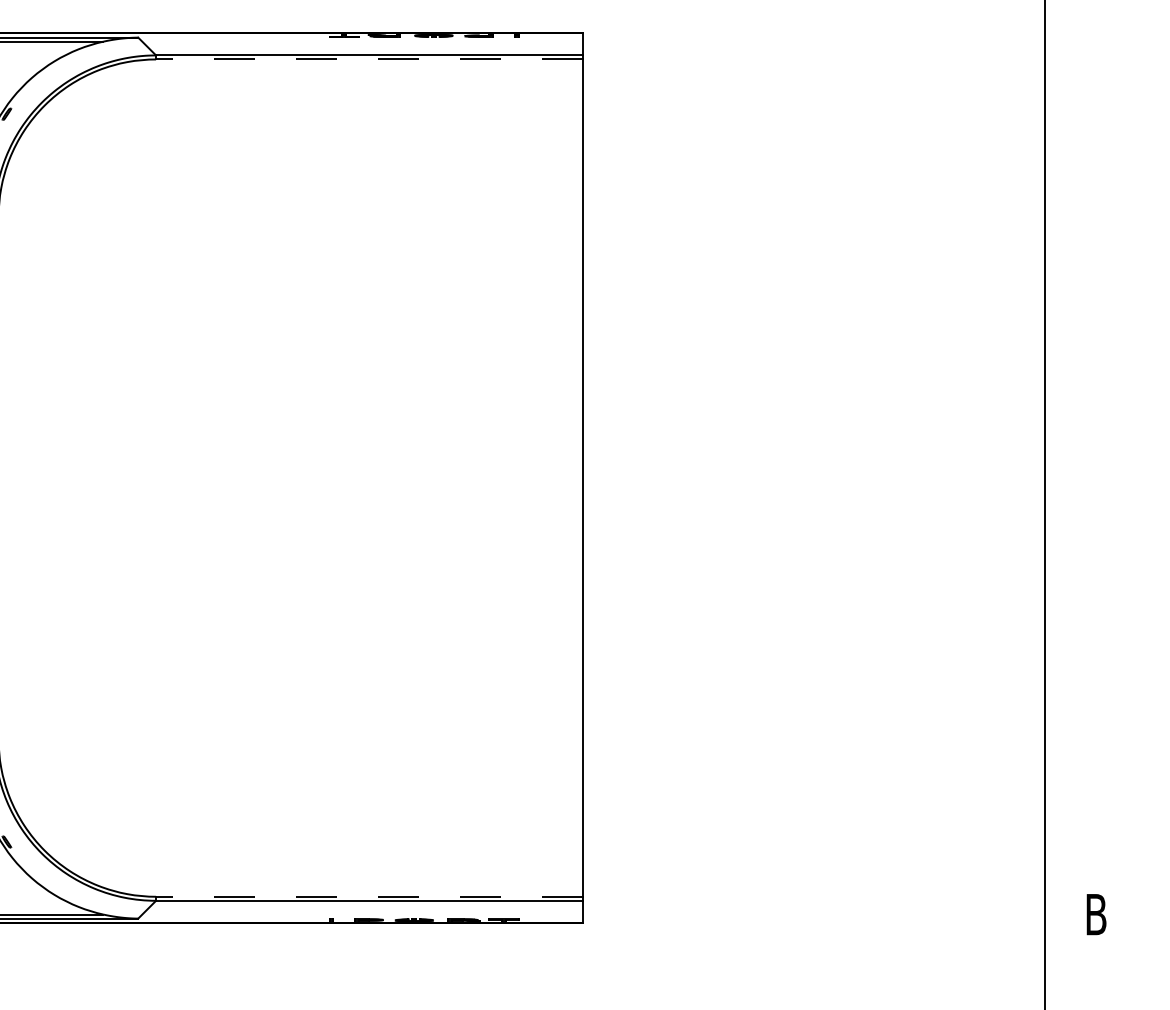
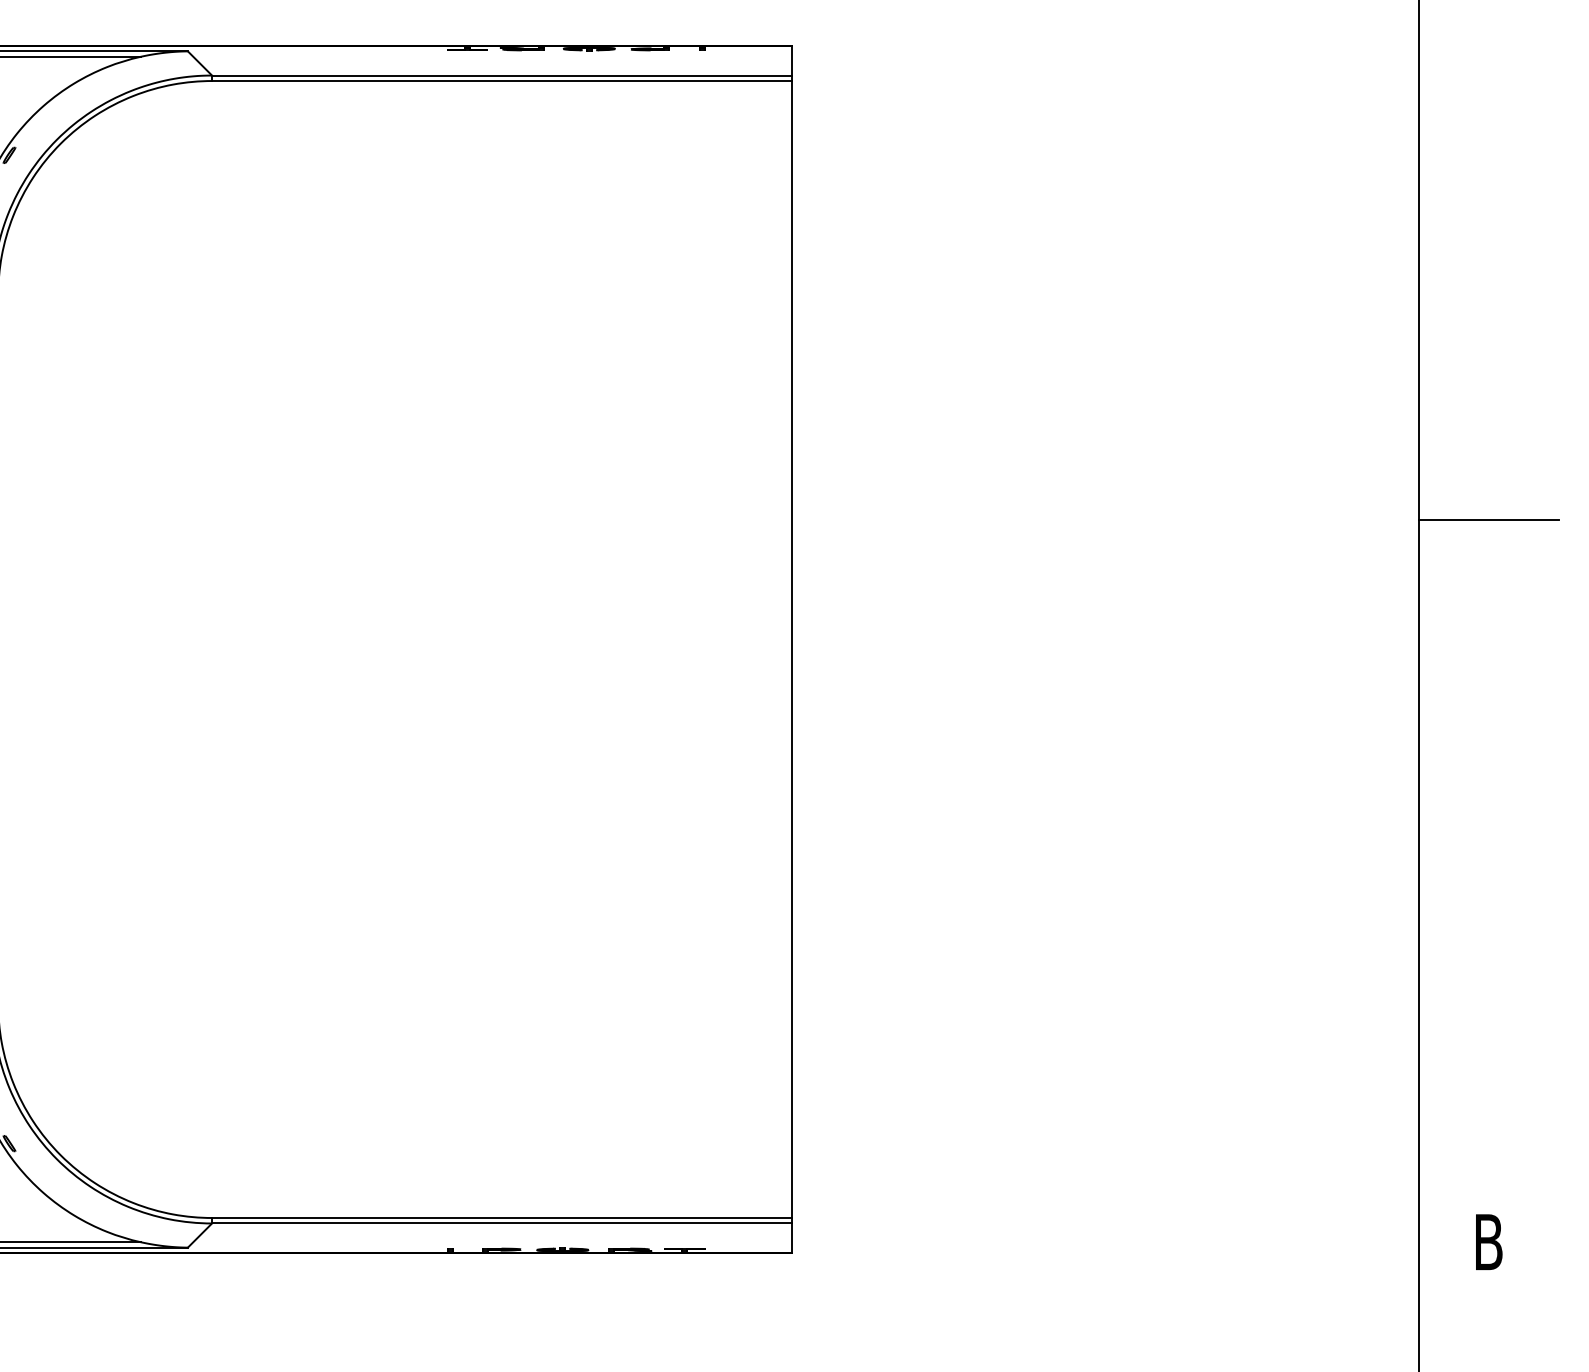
line: (369, 59) -> (501, 81), dashed -> solid
line: (1096, 382) -> (1489, 519), added
line: (369, 896) -> (501, 1217), dashed -> solid

